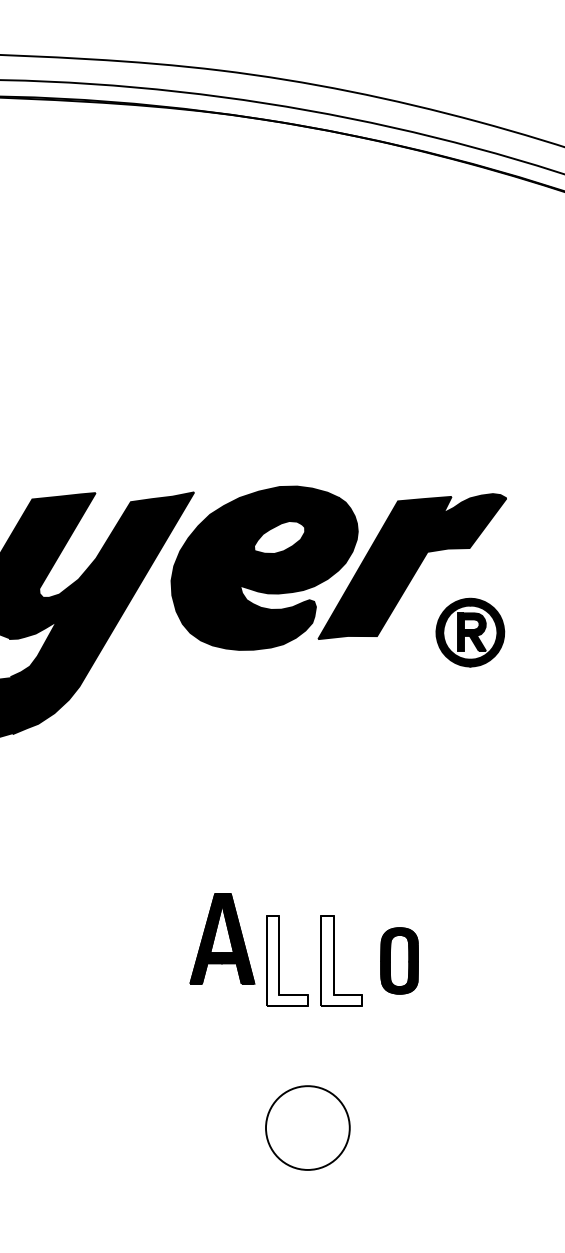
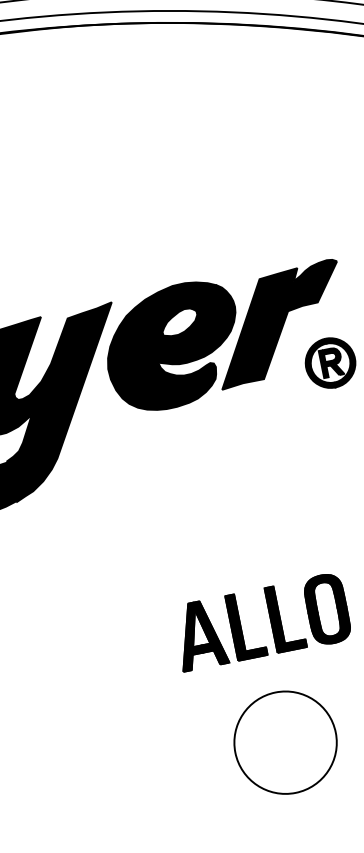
part: (222, 938) -> (199, 634), moved
fill: (286, 960) -> (245, 625), added
fill: (341, 960) -> (285, 617), added
part: (399, 960) -> (327, 609), size x1.43
circle: (307, 1127) -> (285, 742), size x1.67

